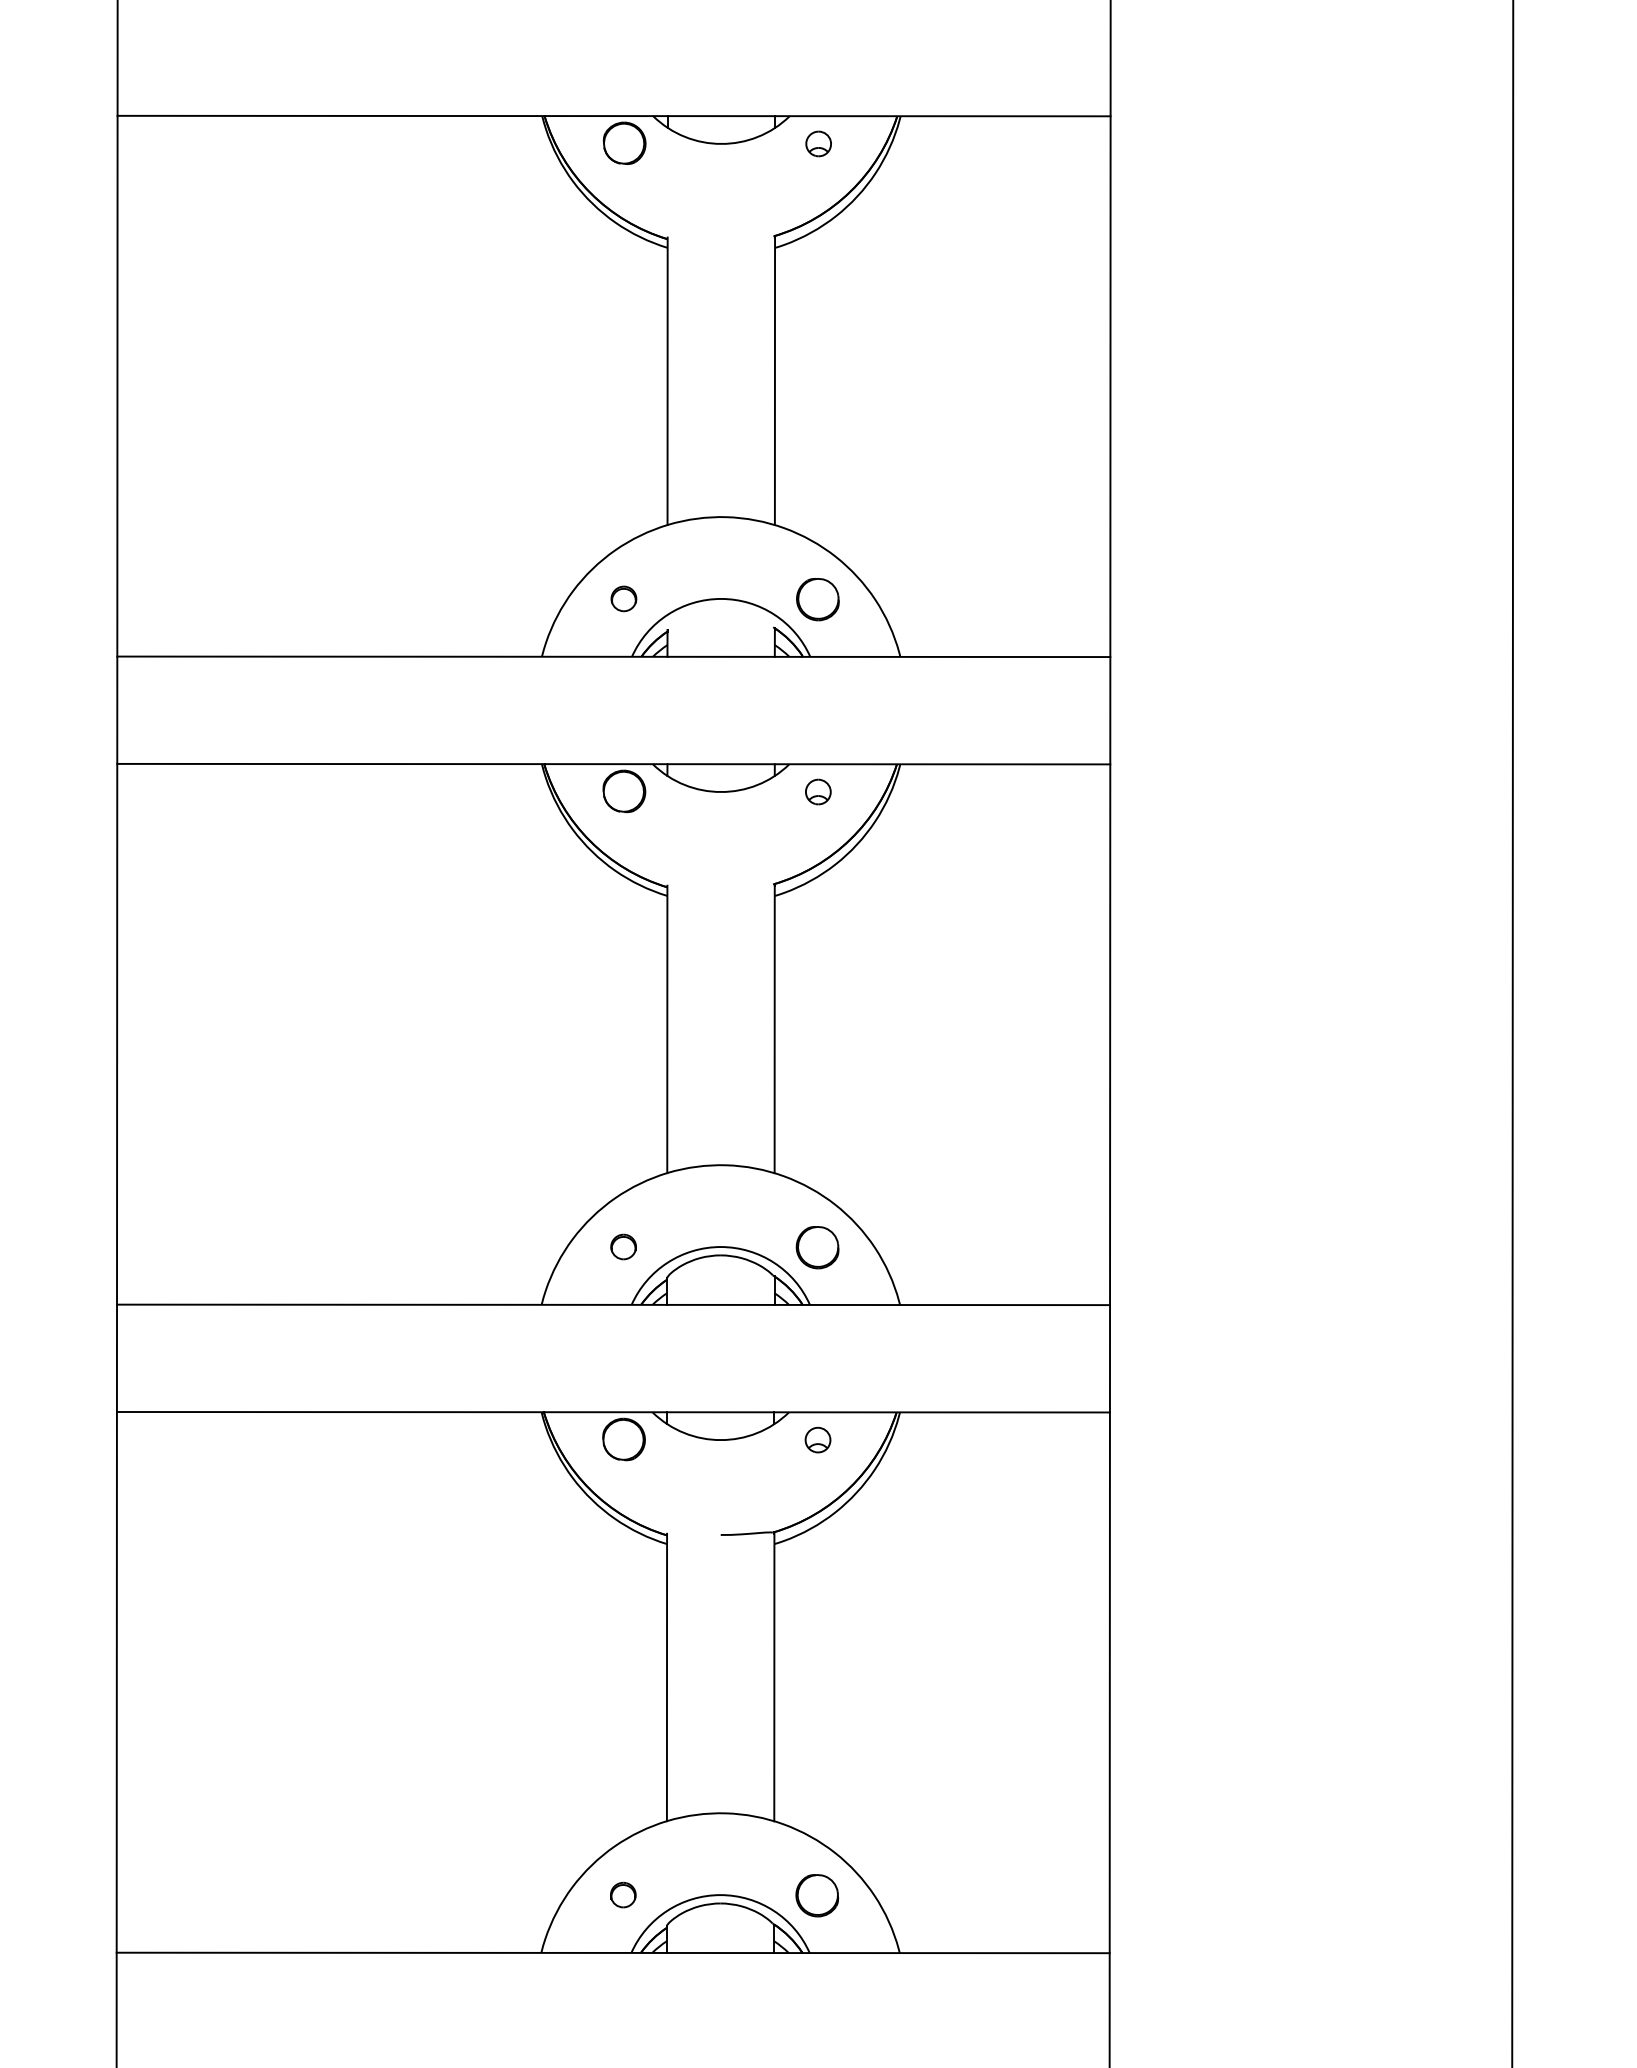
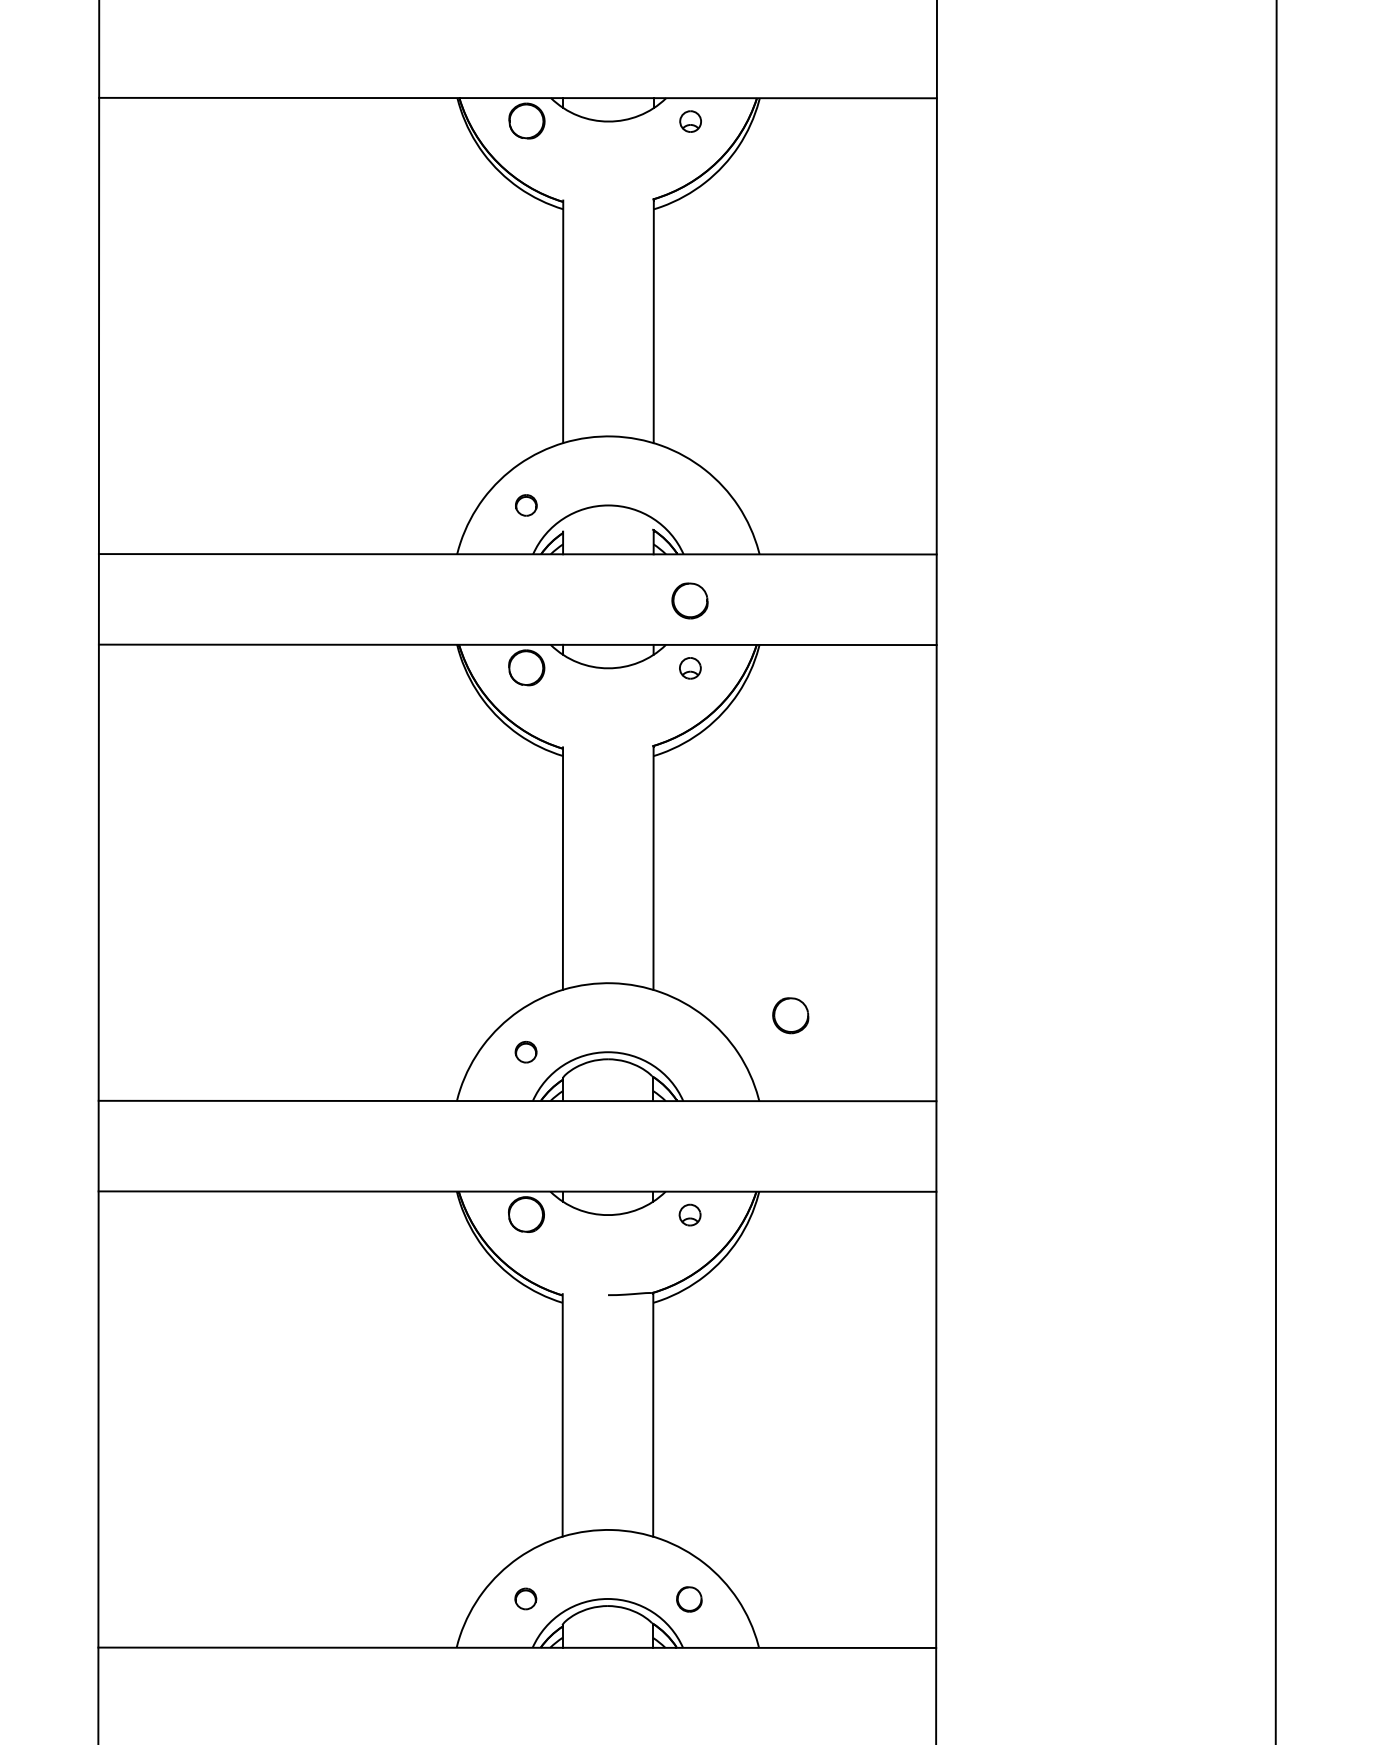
part: (817, 598) -> (689, 600), moved
part: (817, 1247) -> (790, 1015), moved
part: (816, 1895) -> (688, 1599), size x0.7

